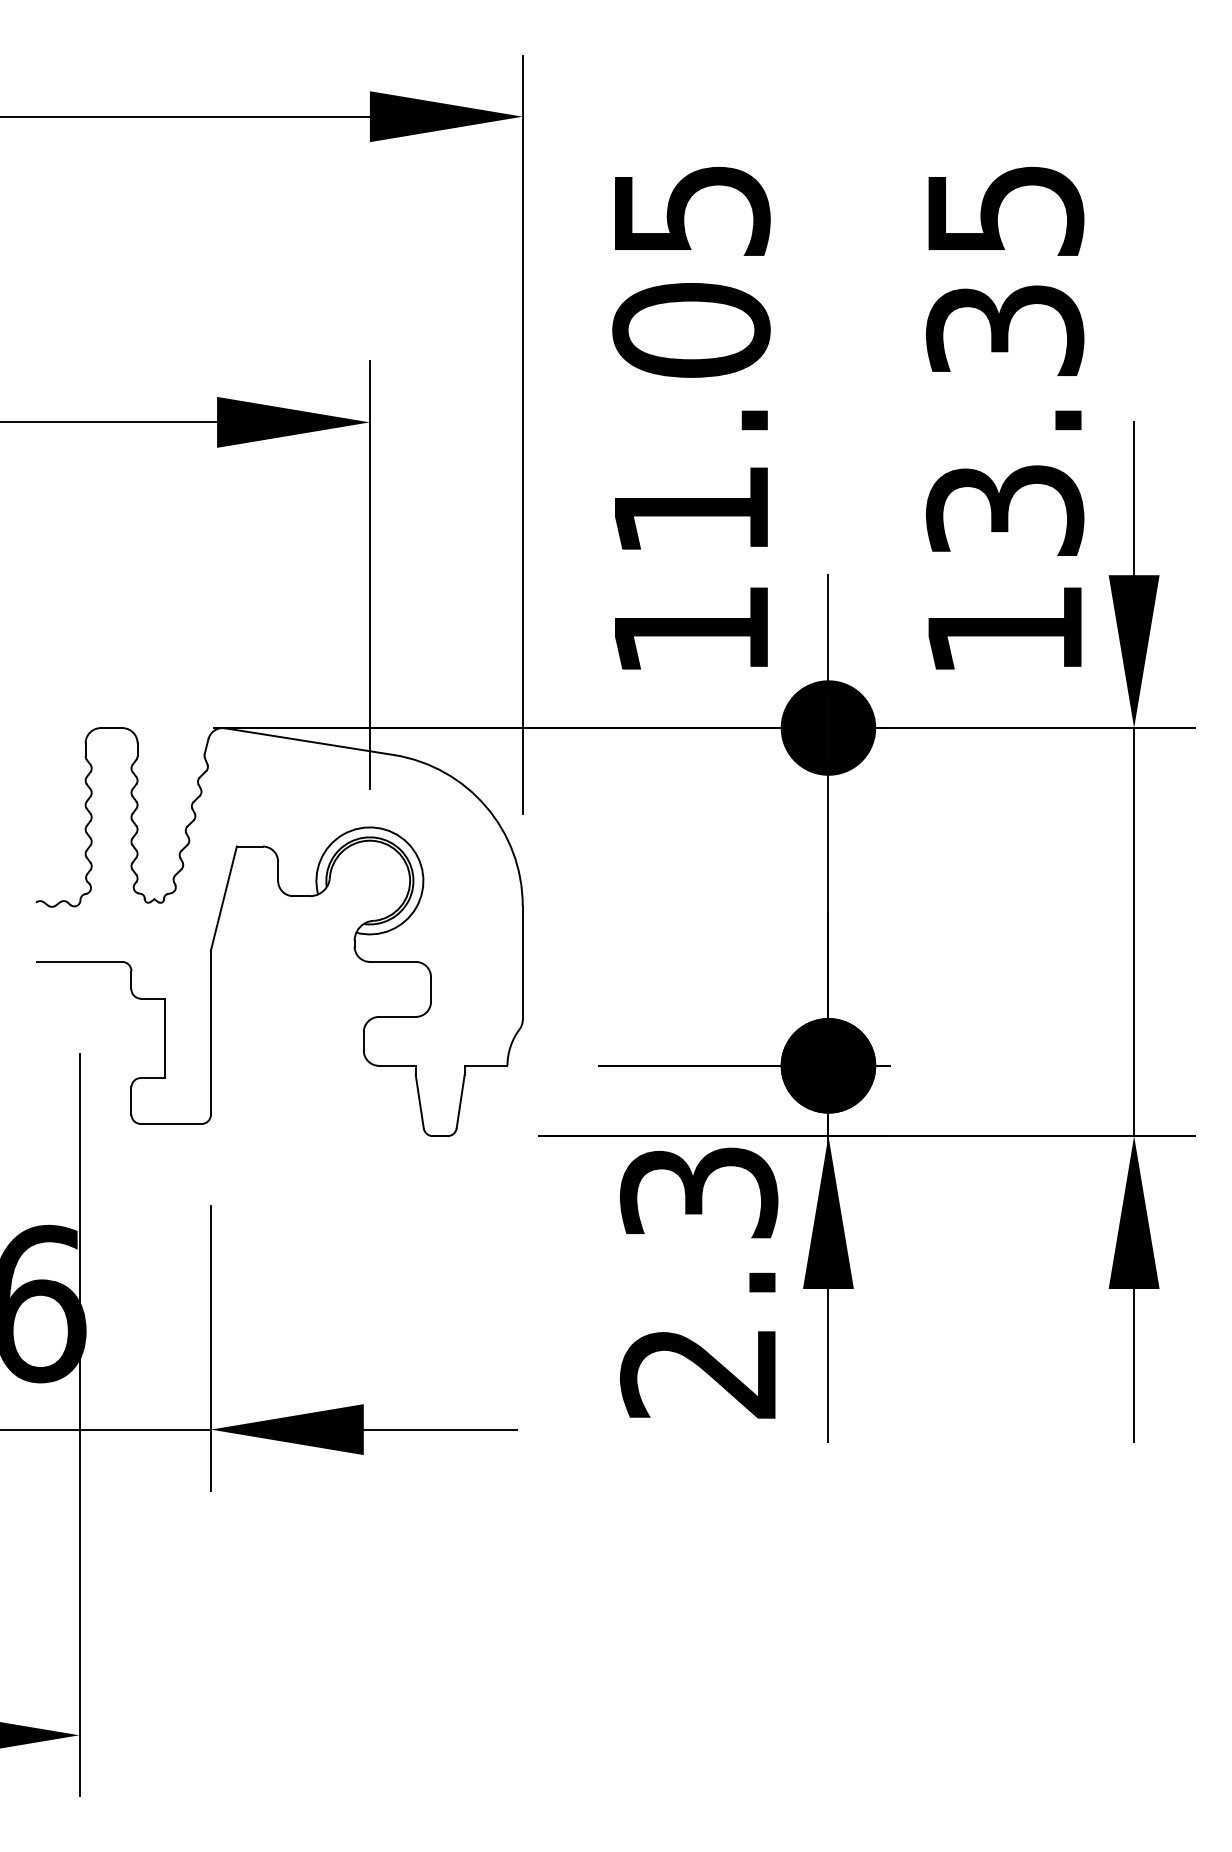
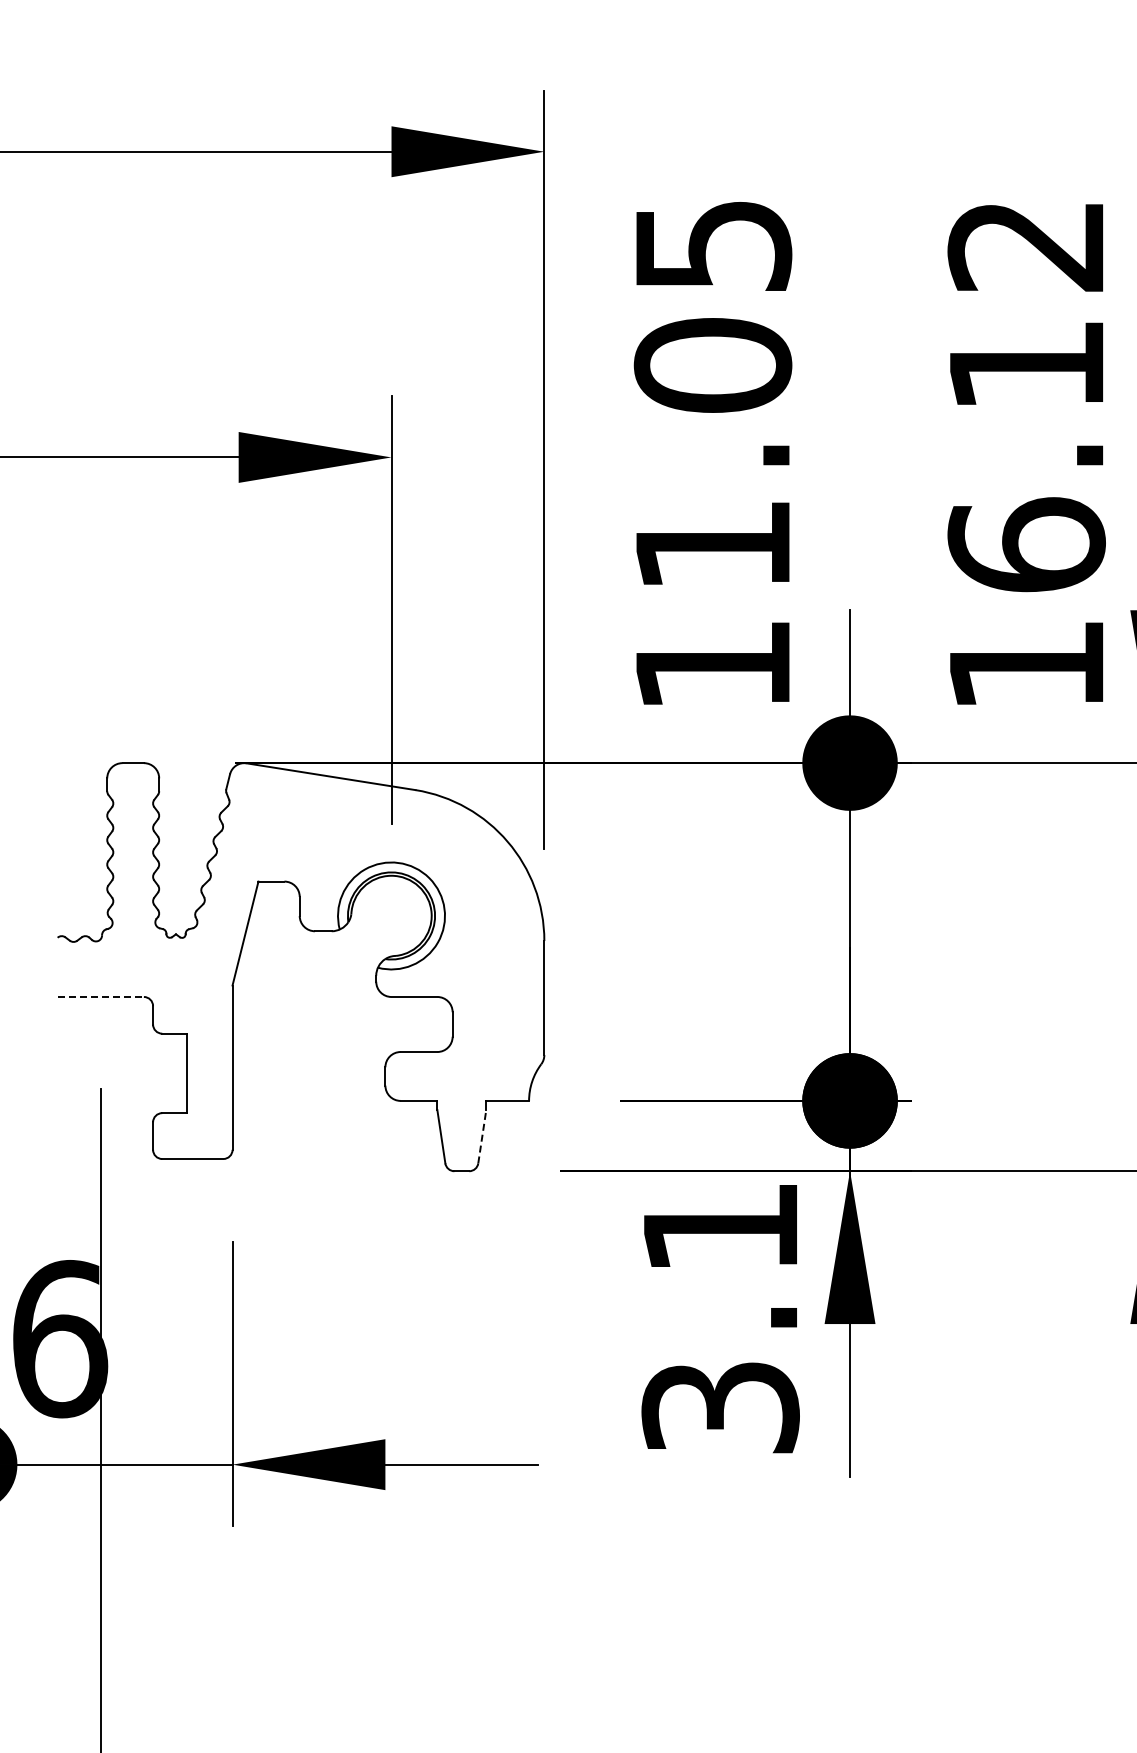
text: (1005, 361) -> (1027, 396), 13.35 -> 16.12
line: (79, 961) -> (101, 996), solid -> dashed
line: (460, 1101) -> (482, 1136), solid -> dashed
text: (698, 1282) -> (720, 1317), 2.3 -> 3.1

